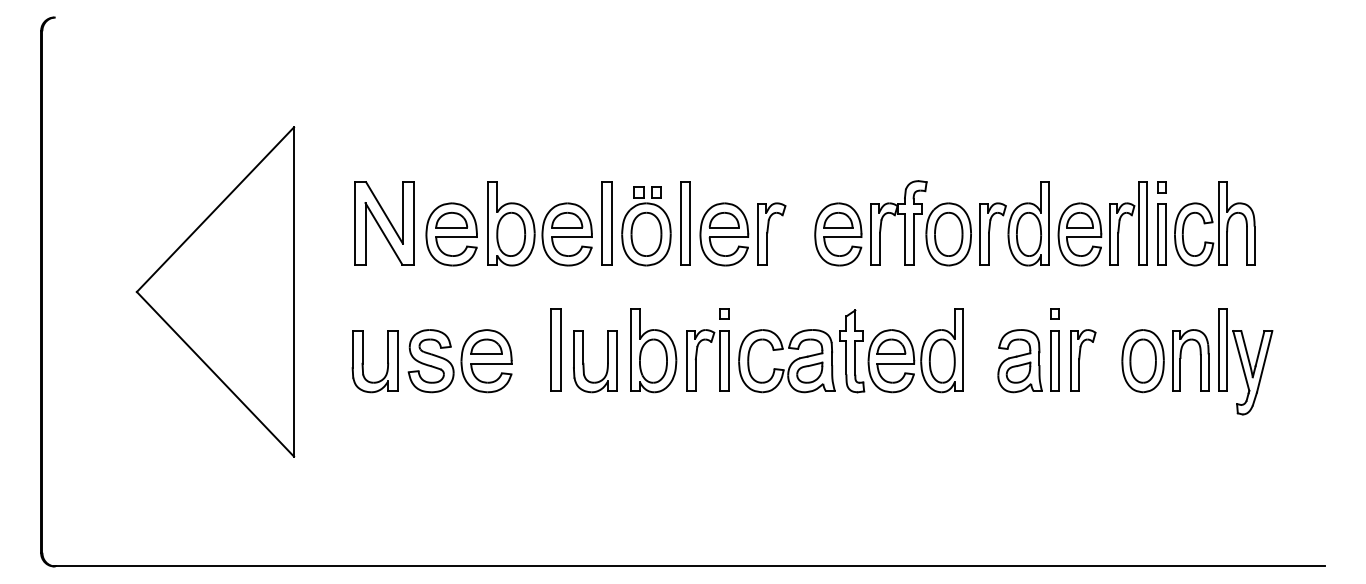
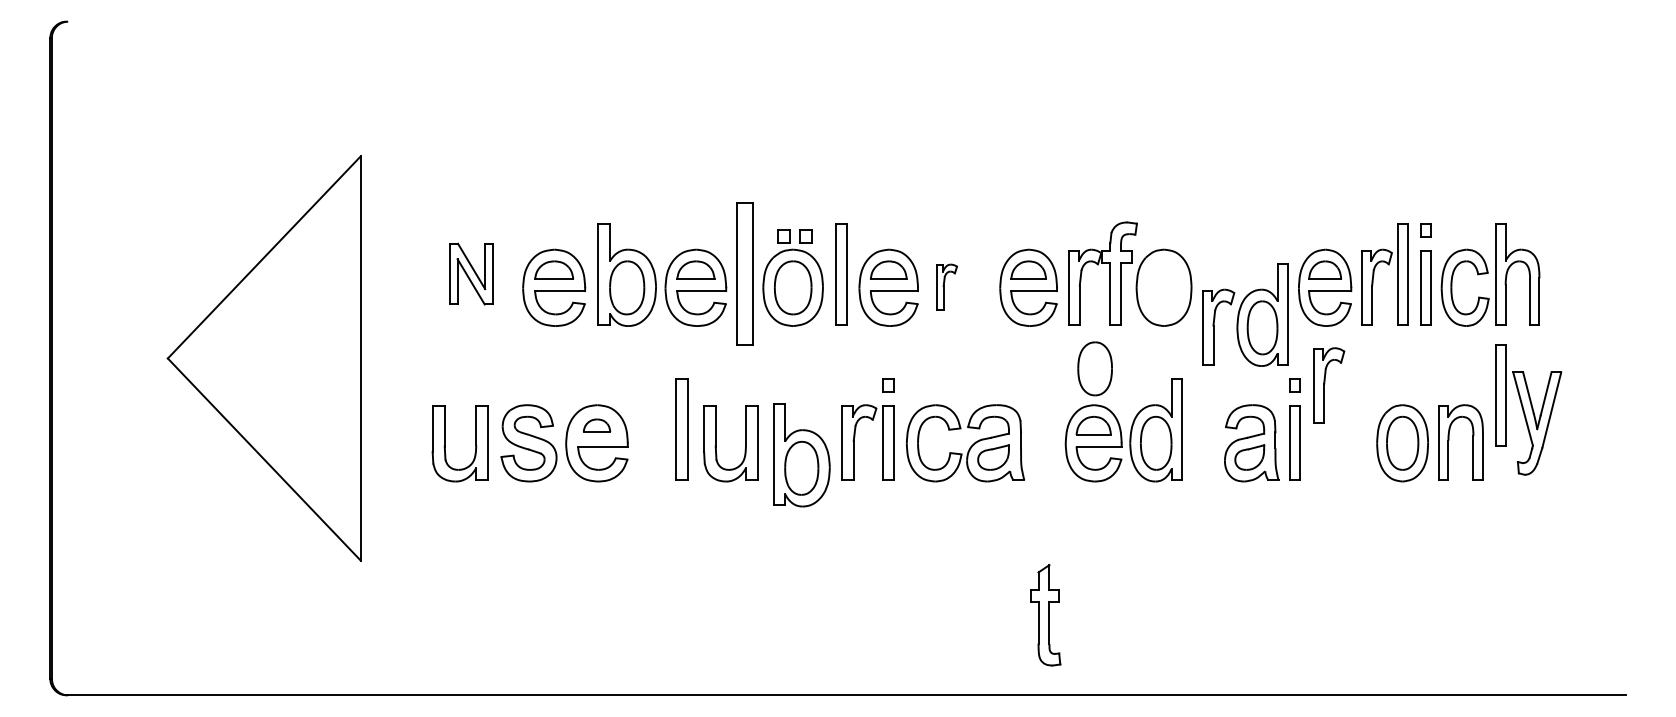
part: (384, 222) -> (471, 273), size x0.6
part: (606, 223) -> (744, 274), size x1.4
part: (1015, 223) -> (1245, 314), moved
part: (771, 233) -> (946, 286), size x0.6
part: (948, 234) -> (1094, 368), moved
part: (486, 346) -> (596, 425), size x0.7
part: (653, 350) -> (801, 455), moved
part: (852, 351) -> (1045, 615), moved
part: (1083, 360) -> (1329, 385), moved
part: (1245, 361) -> (1528, 409), moved

